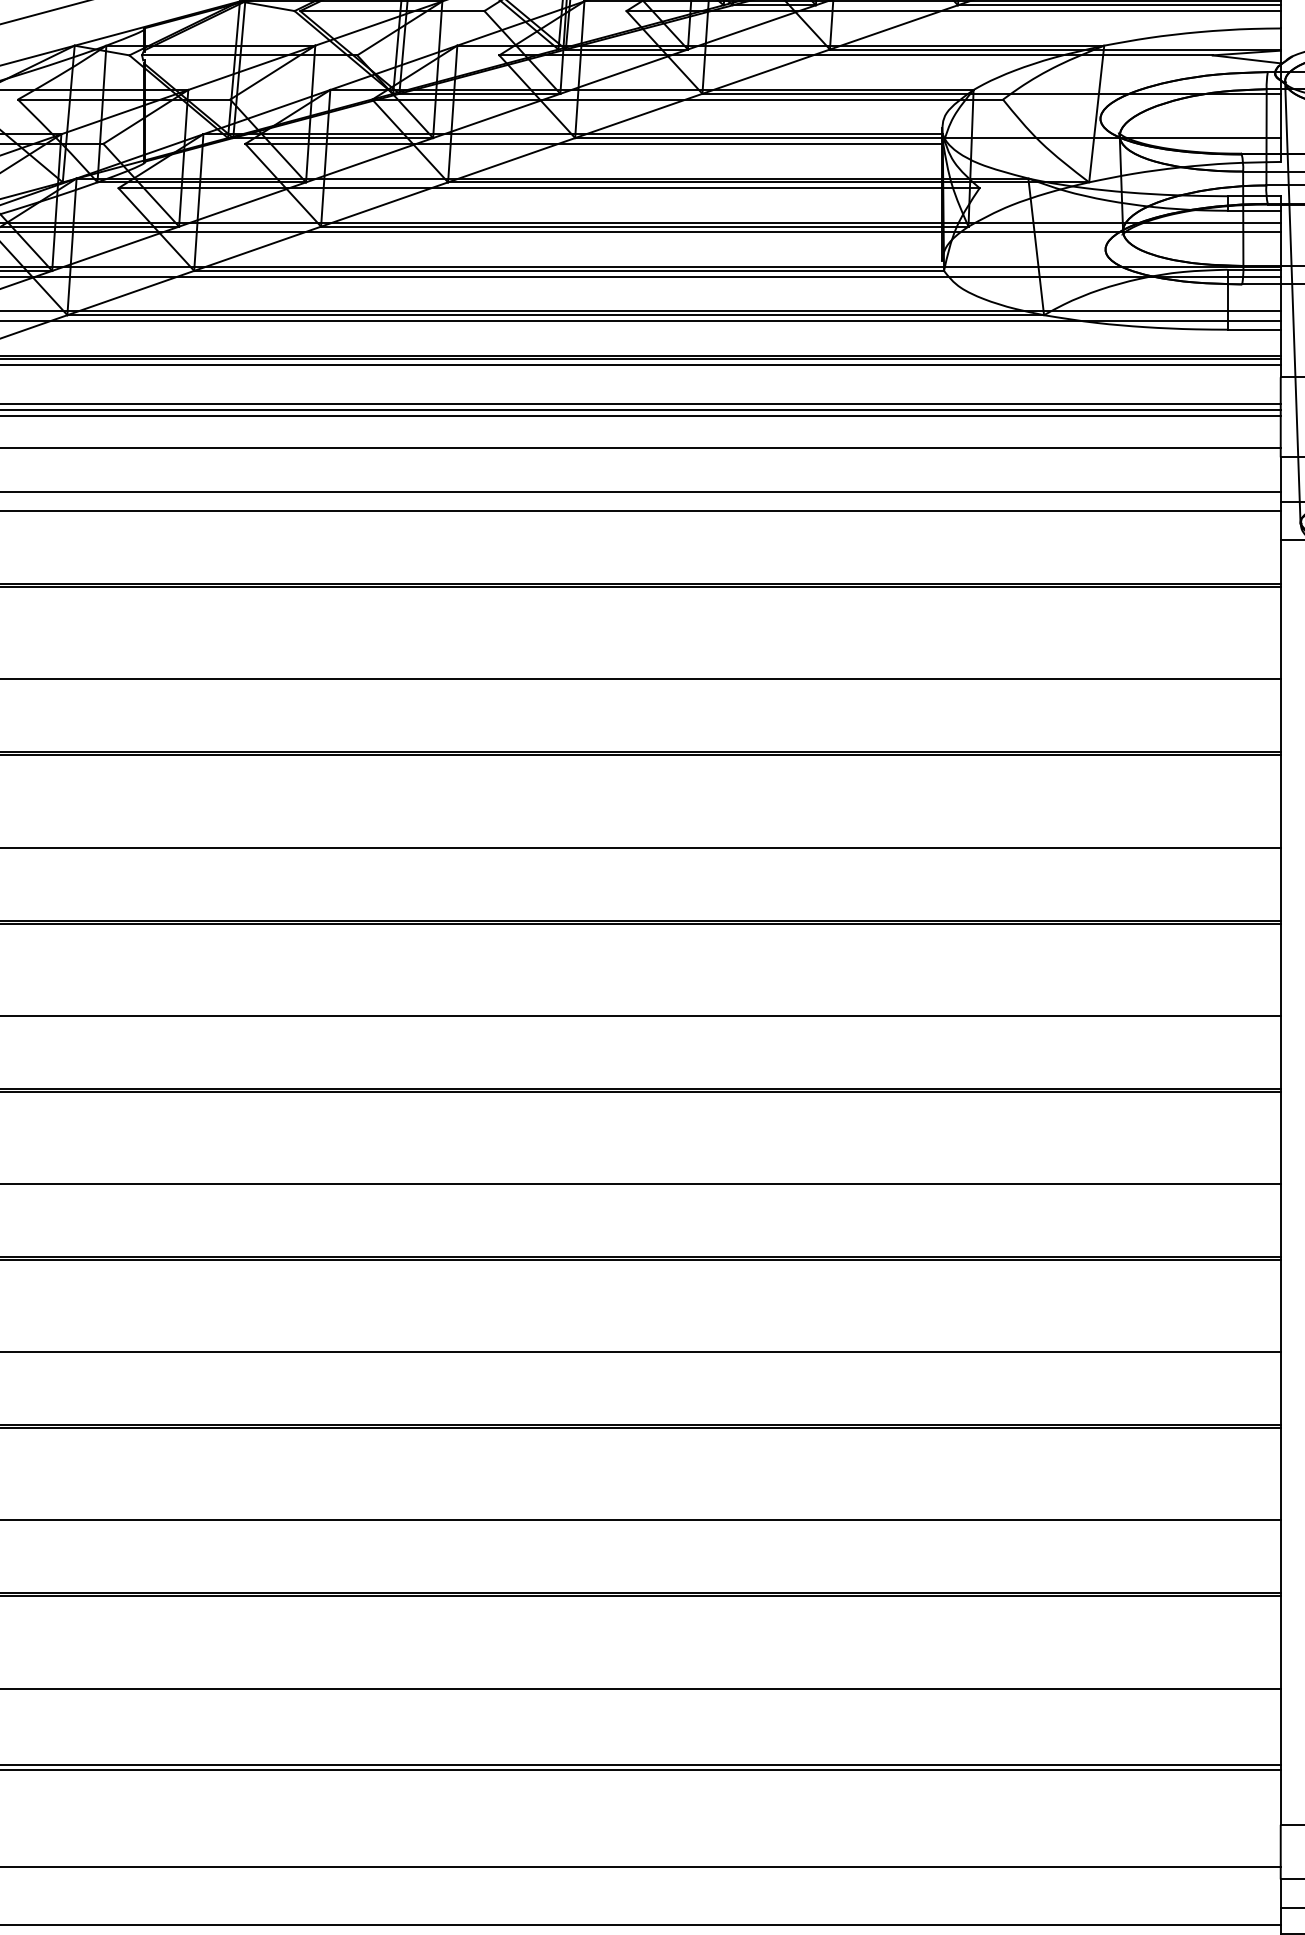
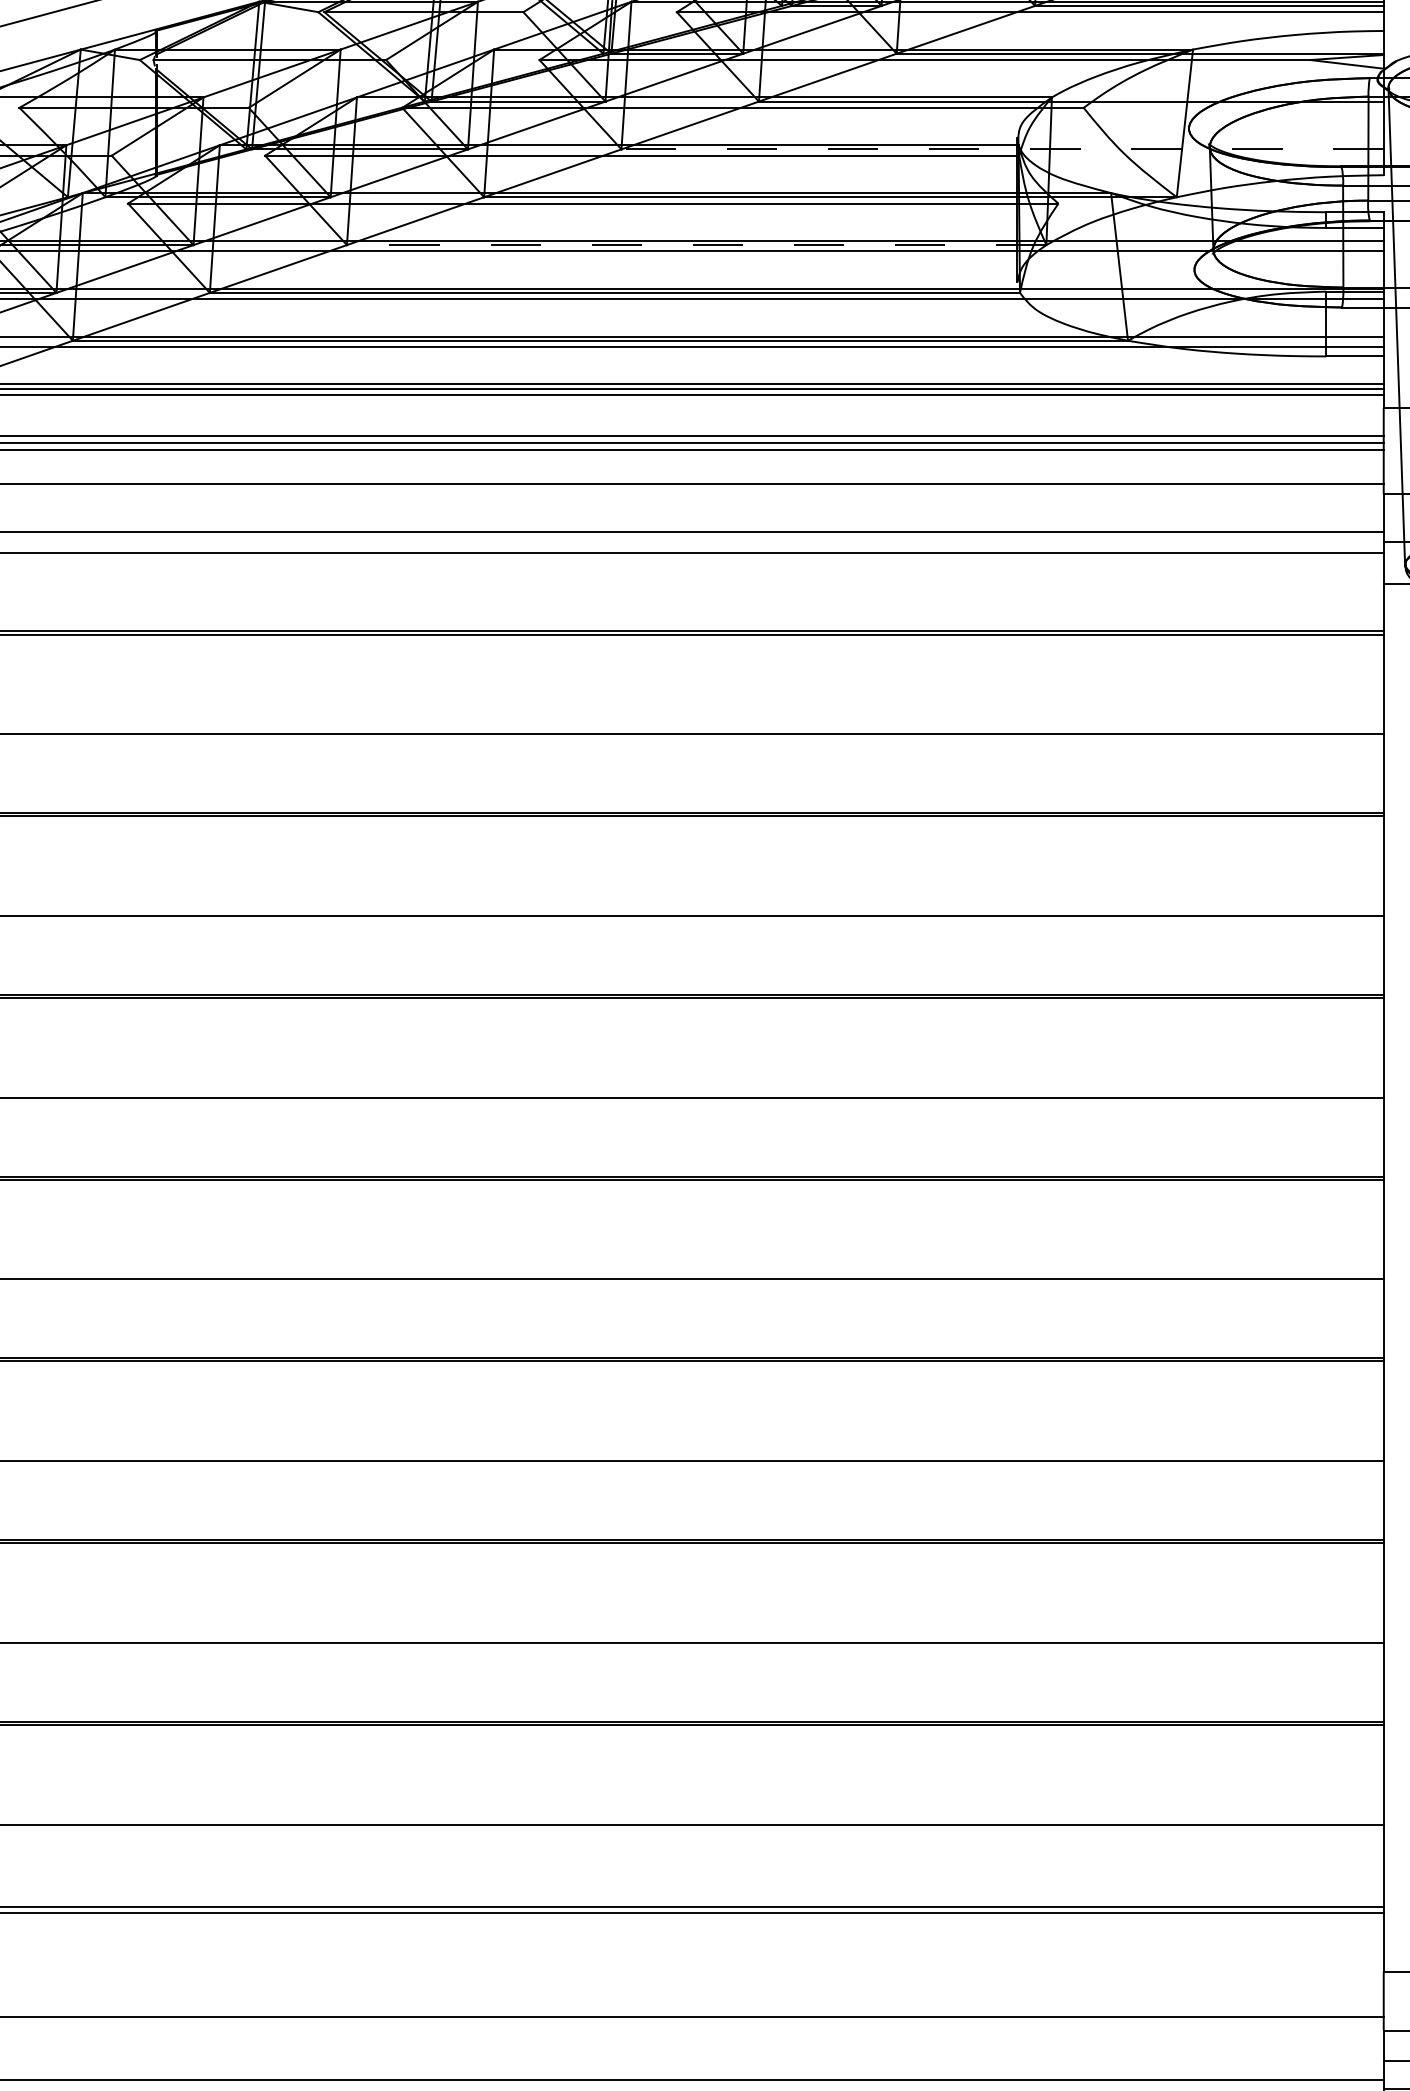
line: (927, 138) -> (1002, 149), solid -> dashed
line: (644, 227) -> (696, 245), solid -> dashed

